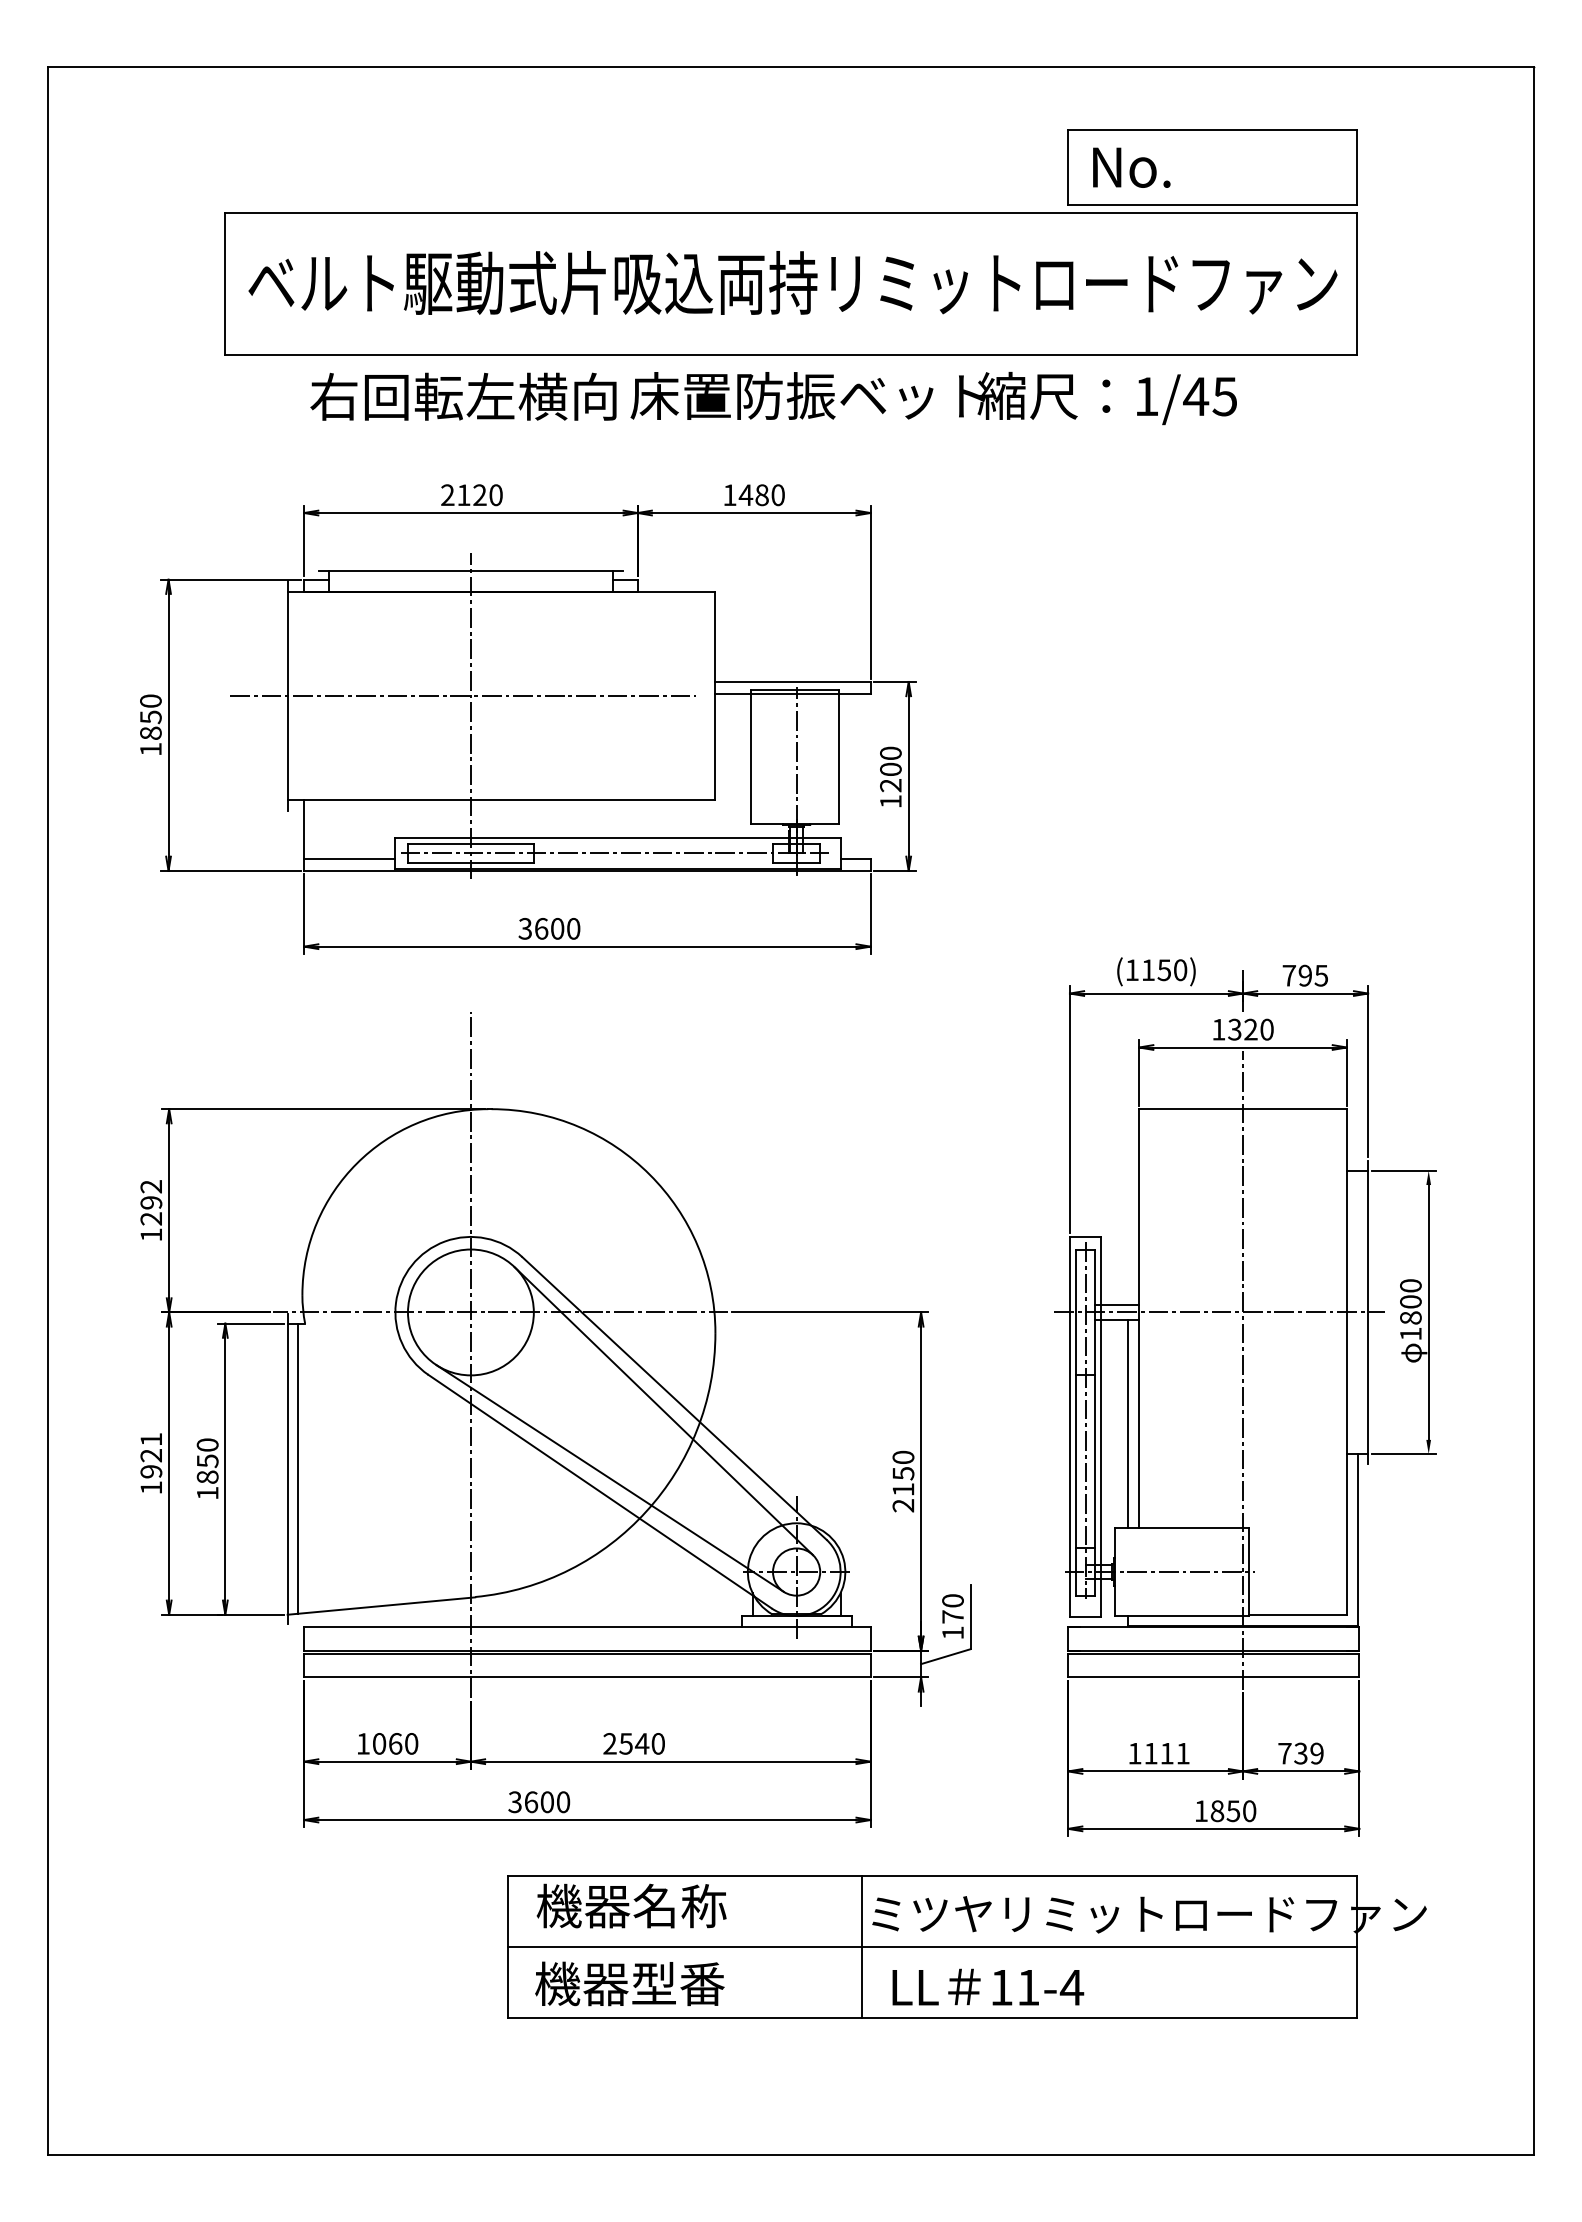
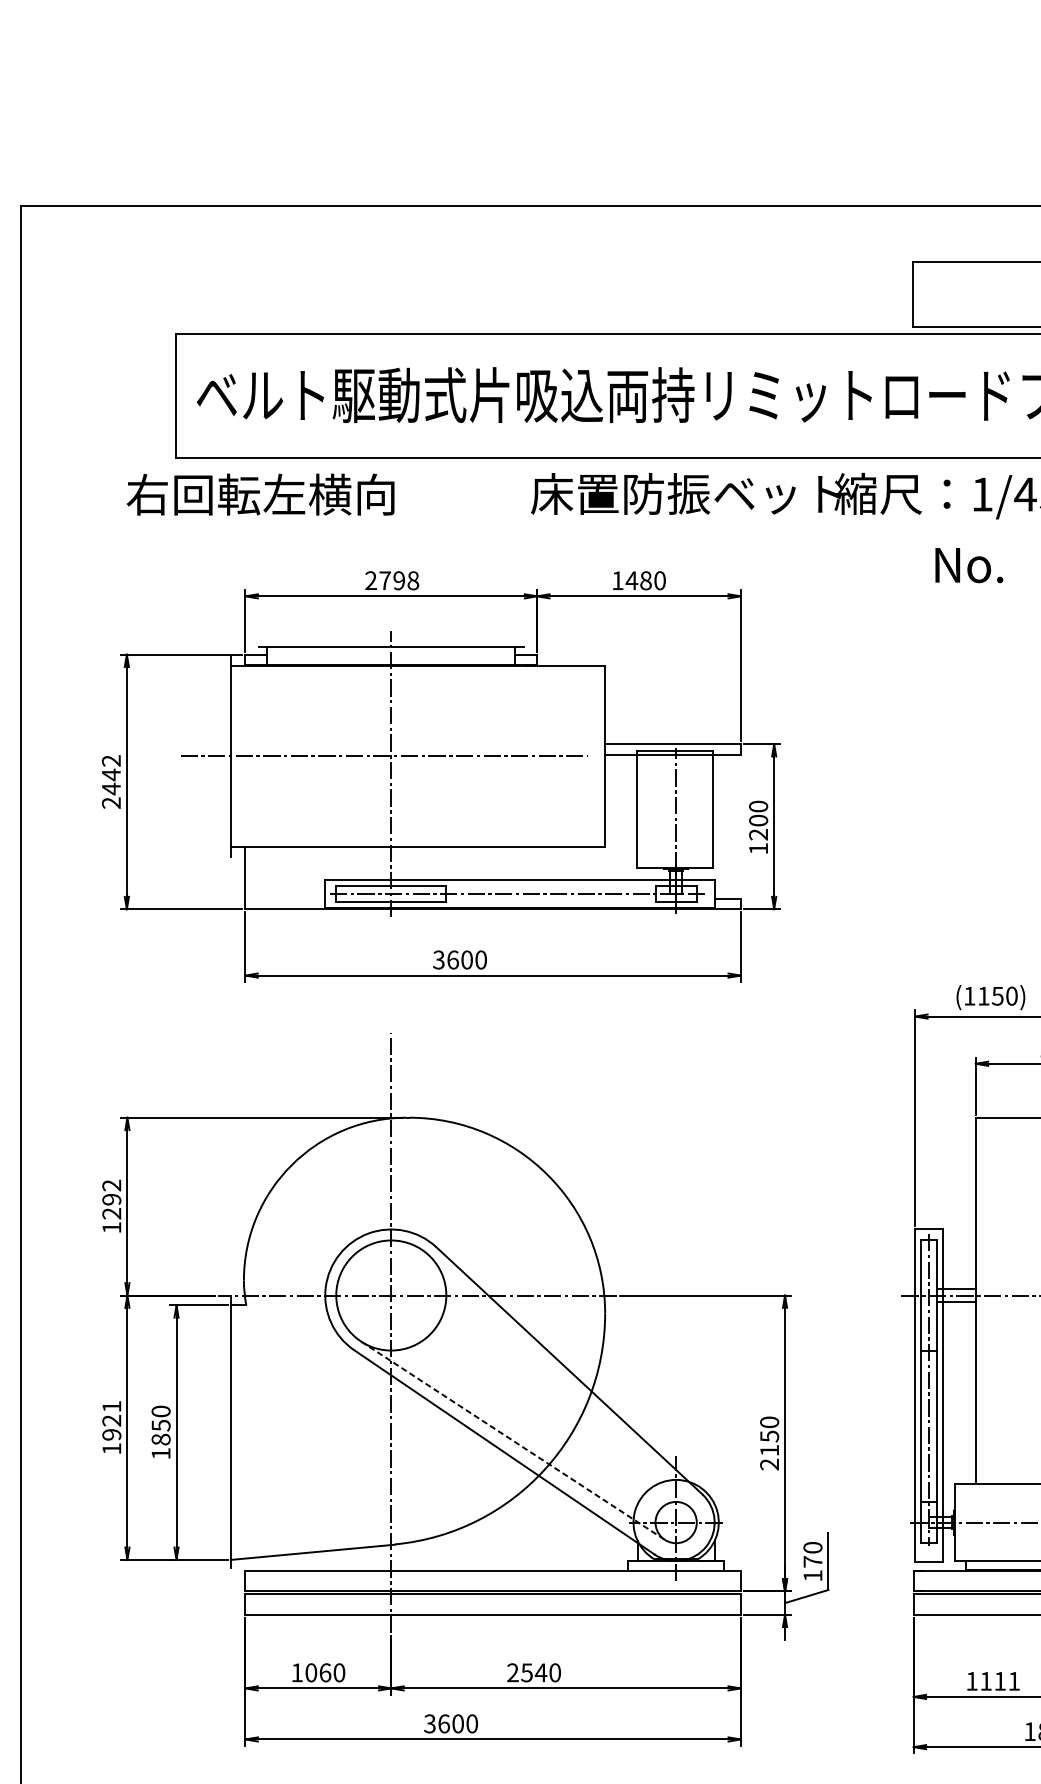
text: (1131, 167) -> (969, 565), moved
text: (463, 396) -> (260, 494), moved
text: (479, 495) -> (398, 581), 2120 -> 2798
text: (150, 725) -> (111, 782), 1850 -> 2442
line: (349, 859) -> (285, 899), removed
line: (663, 1411) -> (559, 1382), removed
line: (1128, 1423) -> (966, 1392), removed
line: (297, 1468) -> (239, 1431), removed
line: (610, 1478) -> (513, 1440), solid -> dashed

